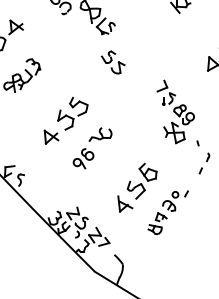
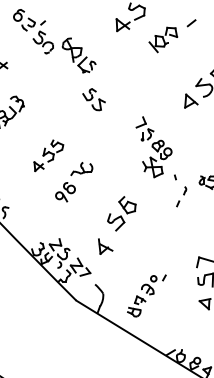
part: (65, 120) -> (48, 155), size x0.7
part: (125, 203) -> (105, 246), moved
part: (167, 212) -> (146, 295), moved

